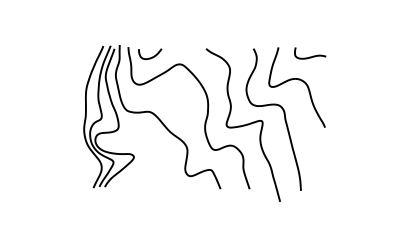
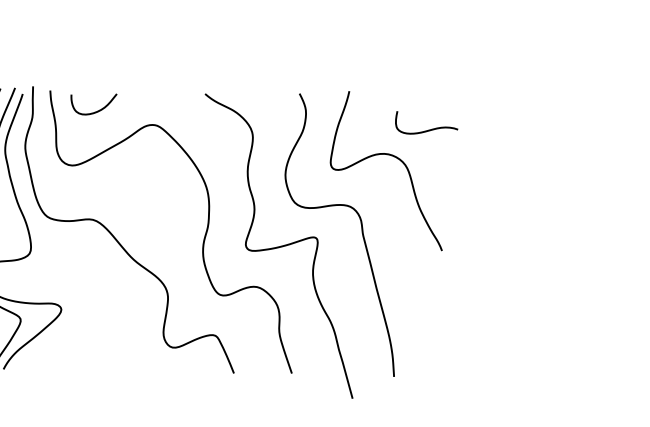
curve: (310, 56) -> (426, 129), moved

